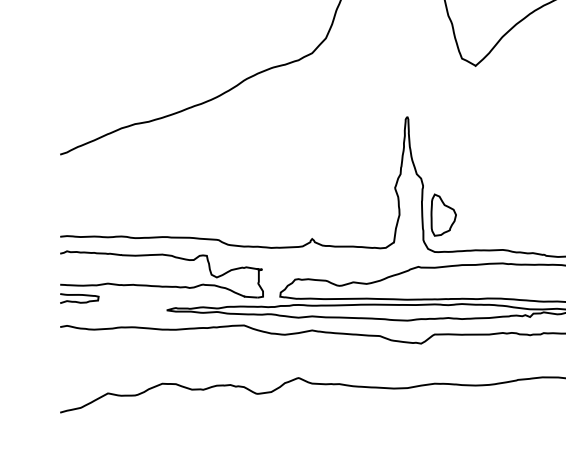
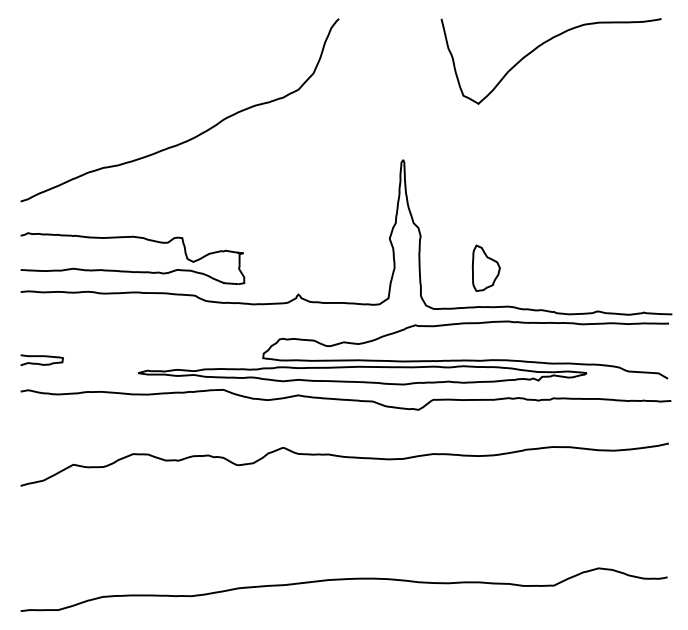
part: (443, 214) -> (486, 267), moved
part: (158, 285) -> (129, 270), moved

